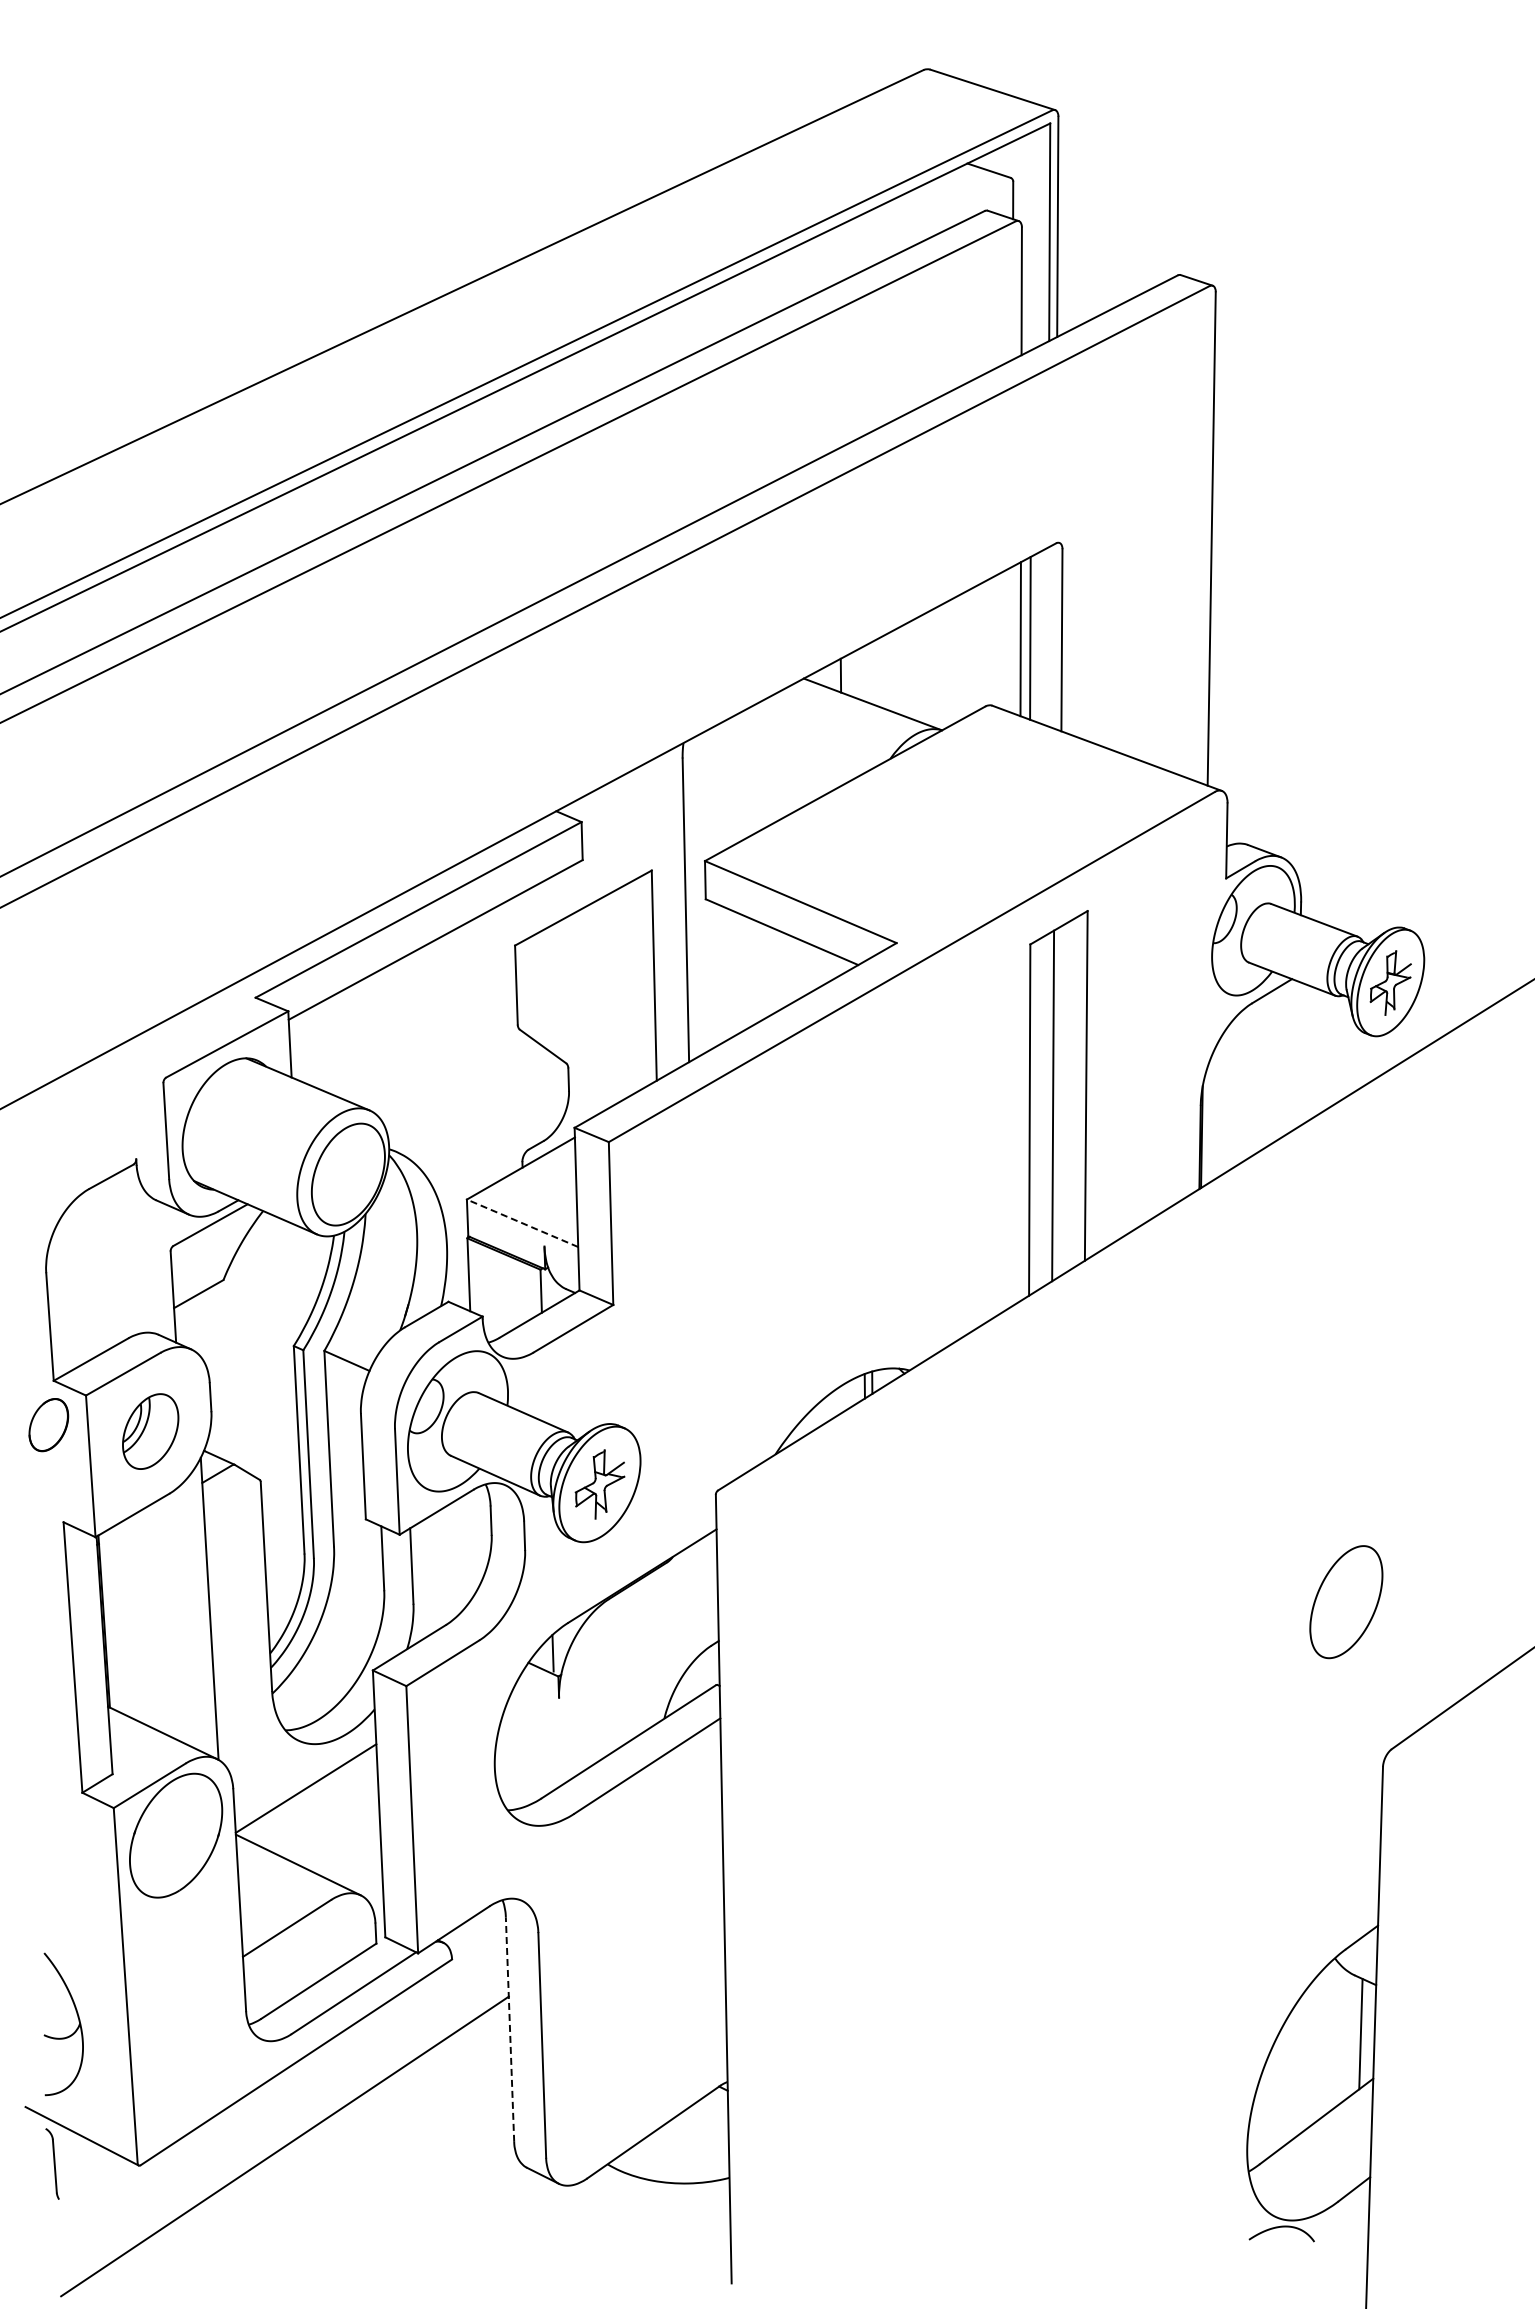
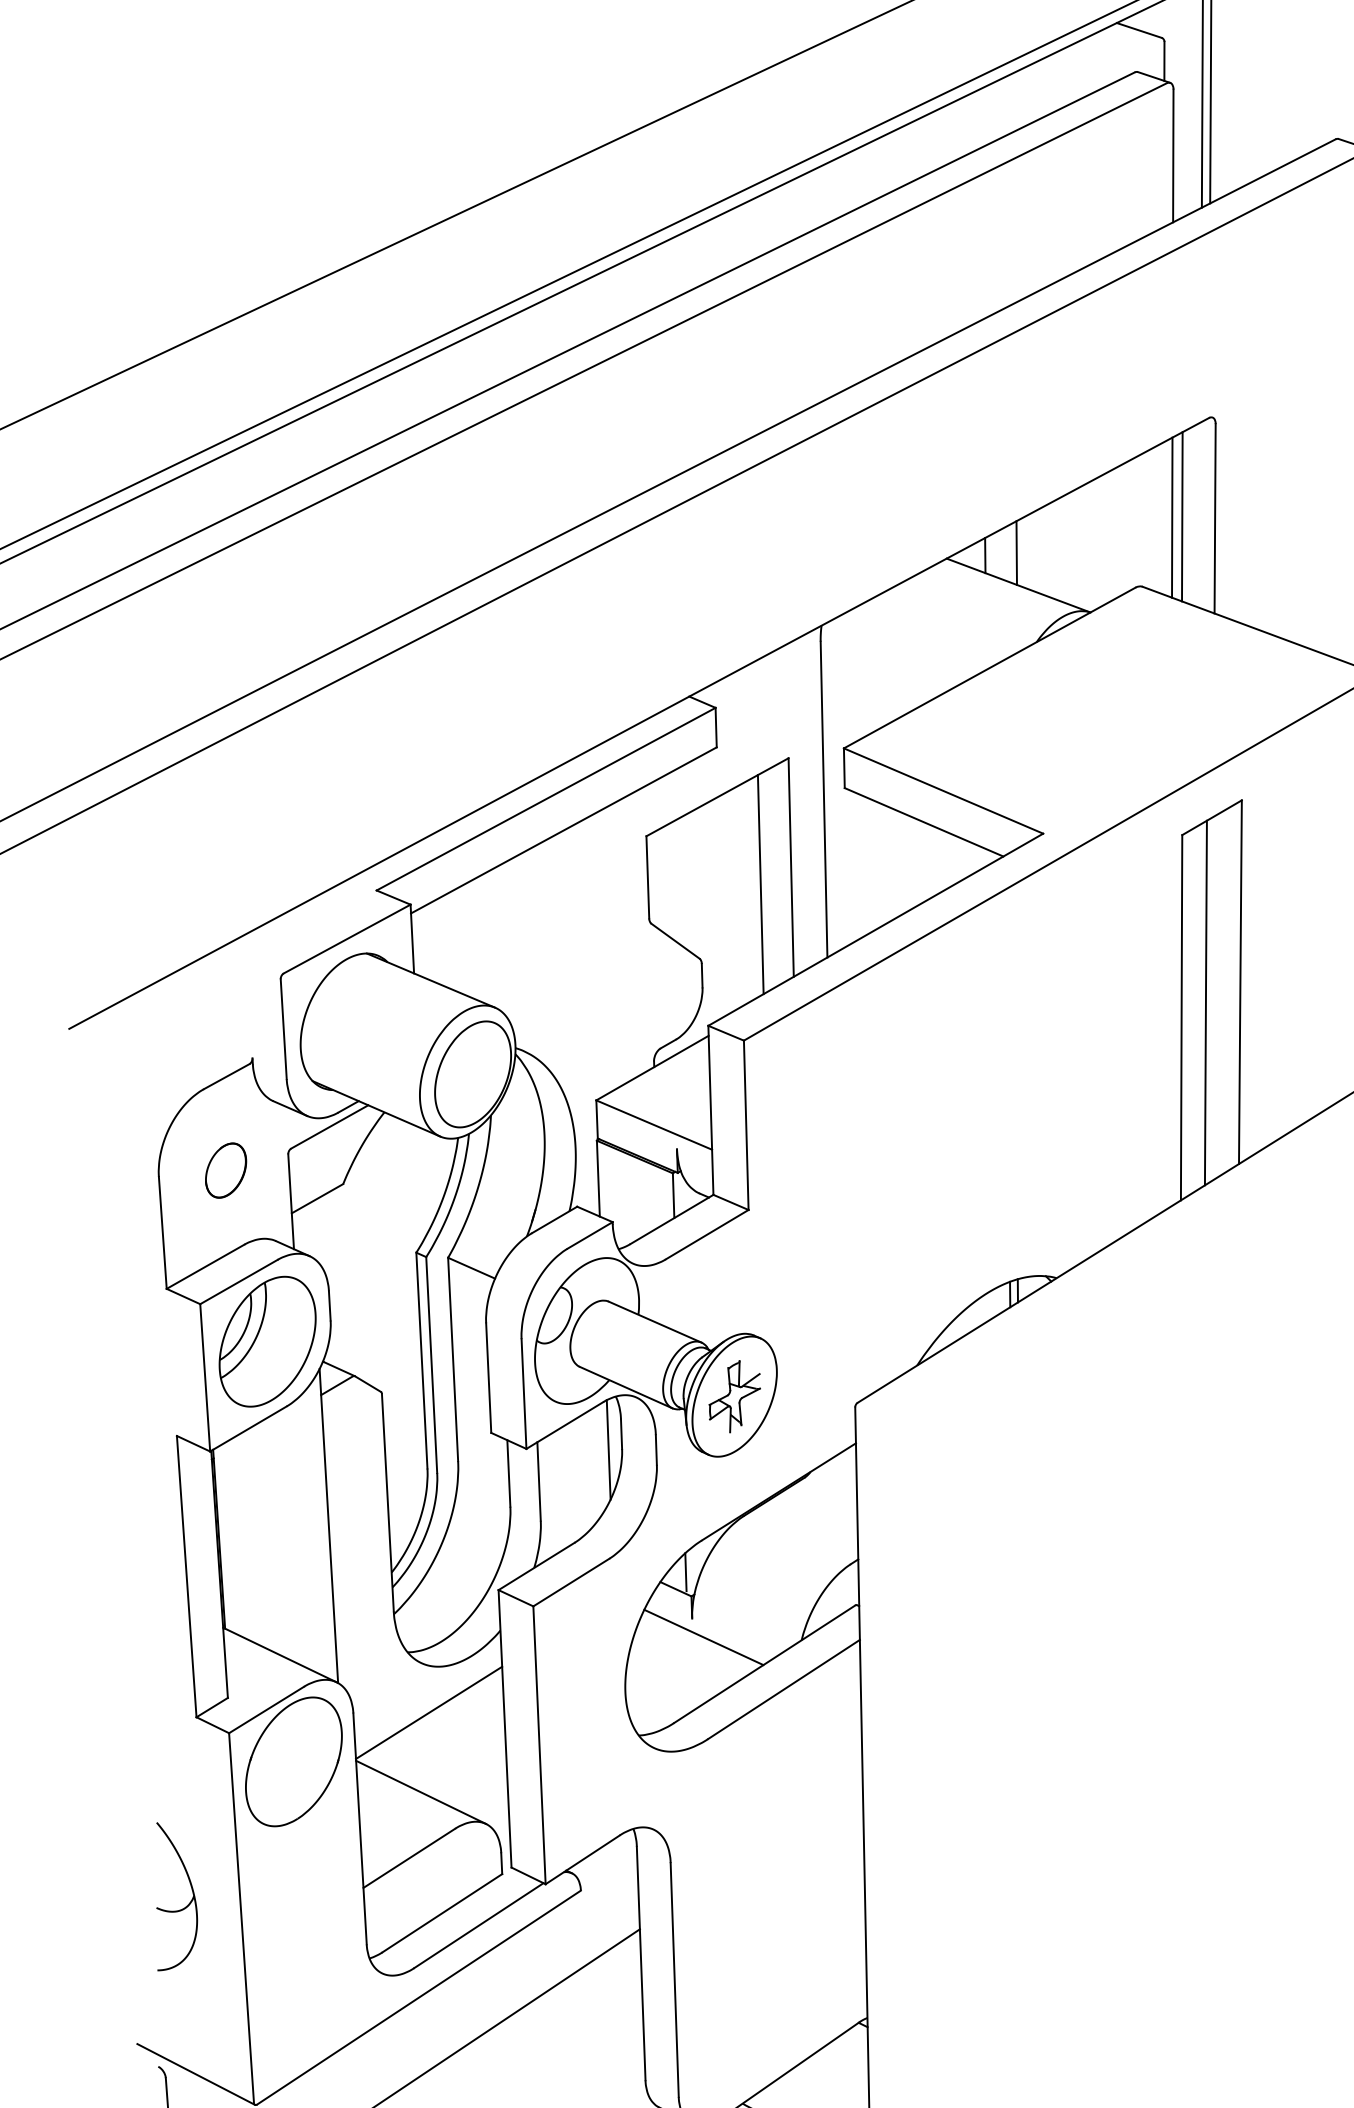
line: (870, 672) -> (1016, 552), added
line: (624, 991) -> (760, 884), added
line: (522, 1223) -> (654, 1125), dashed -> solid
part: (48, 1425) -> (225, 1171), moved
part: (150, 1431) -> (267, 1341), size x1.67
line: (478, 1535) -> (608, 1449), added
line: (570, 1715) -> (704, 1636), added
line: (510, 2029) -> (641, 1963), dashed -> solid
part: (70, 2034) -> (184, 1907), moved

